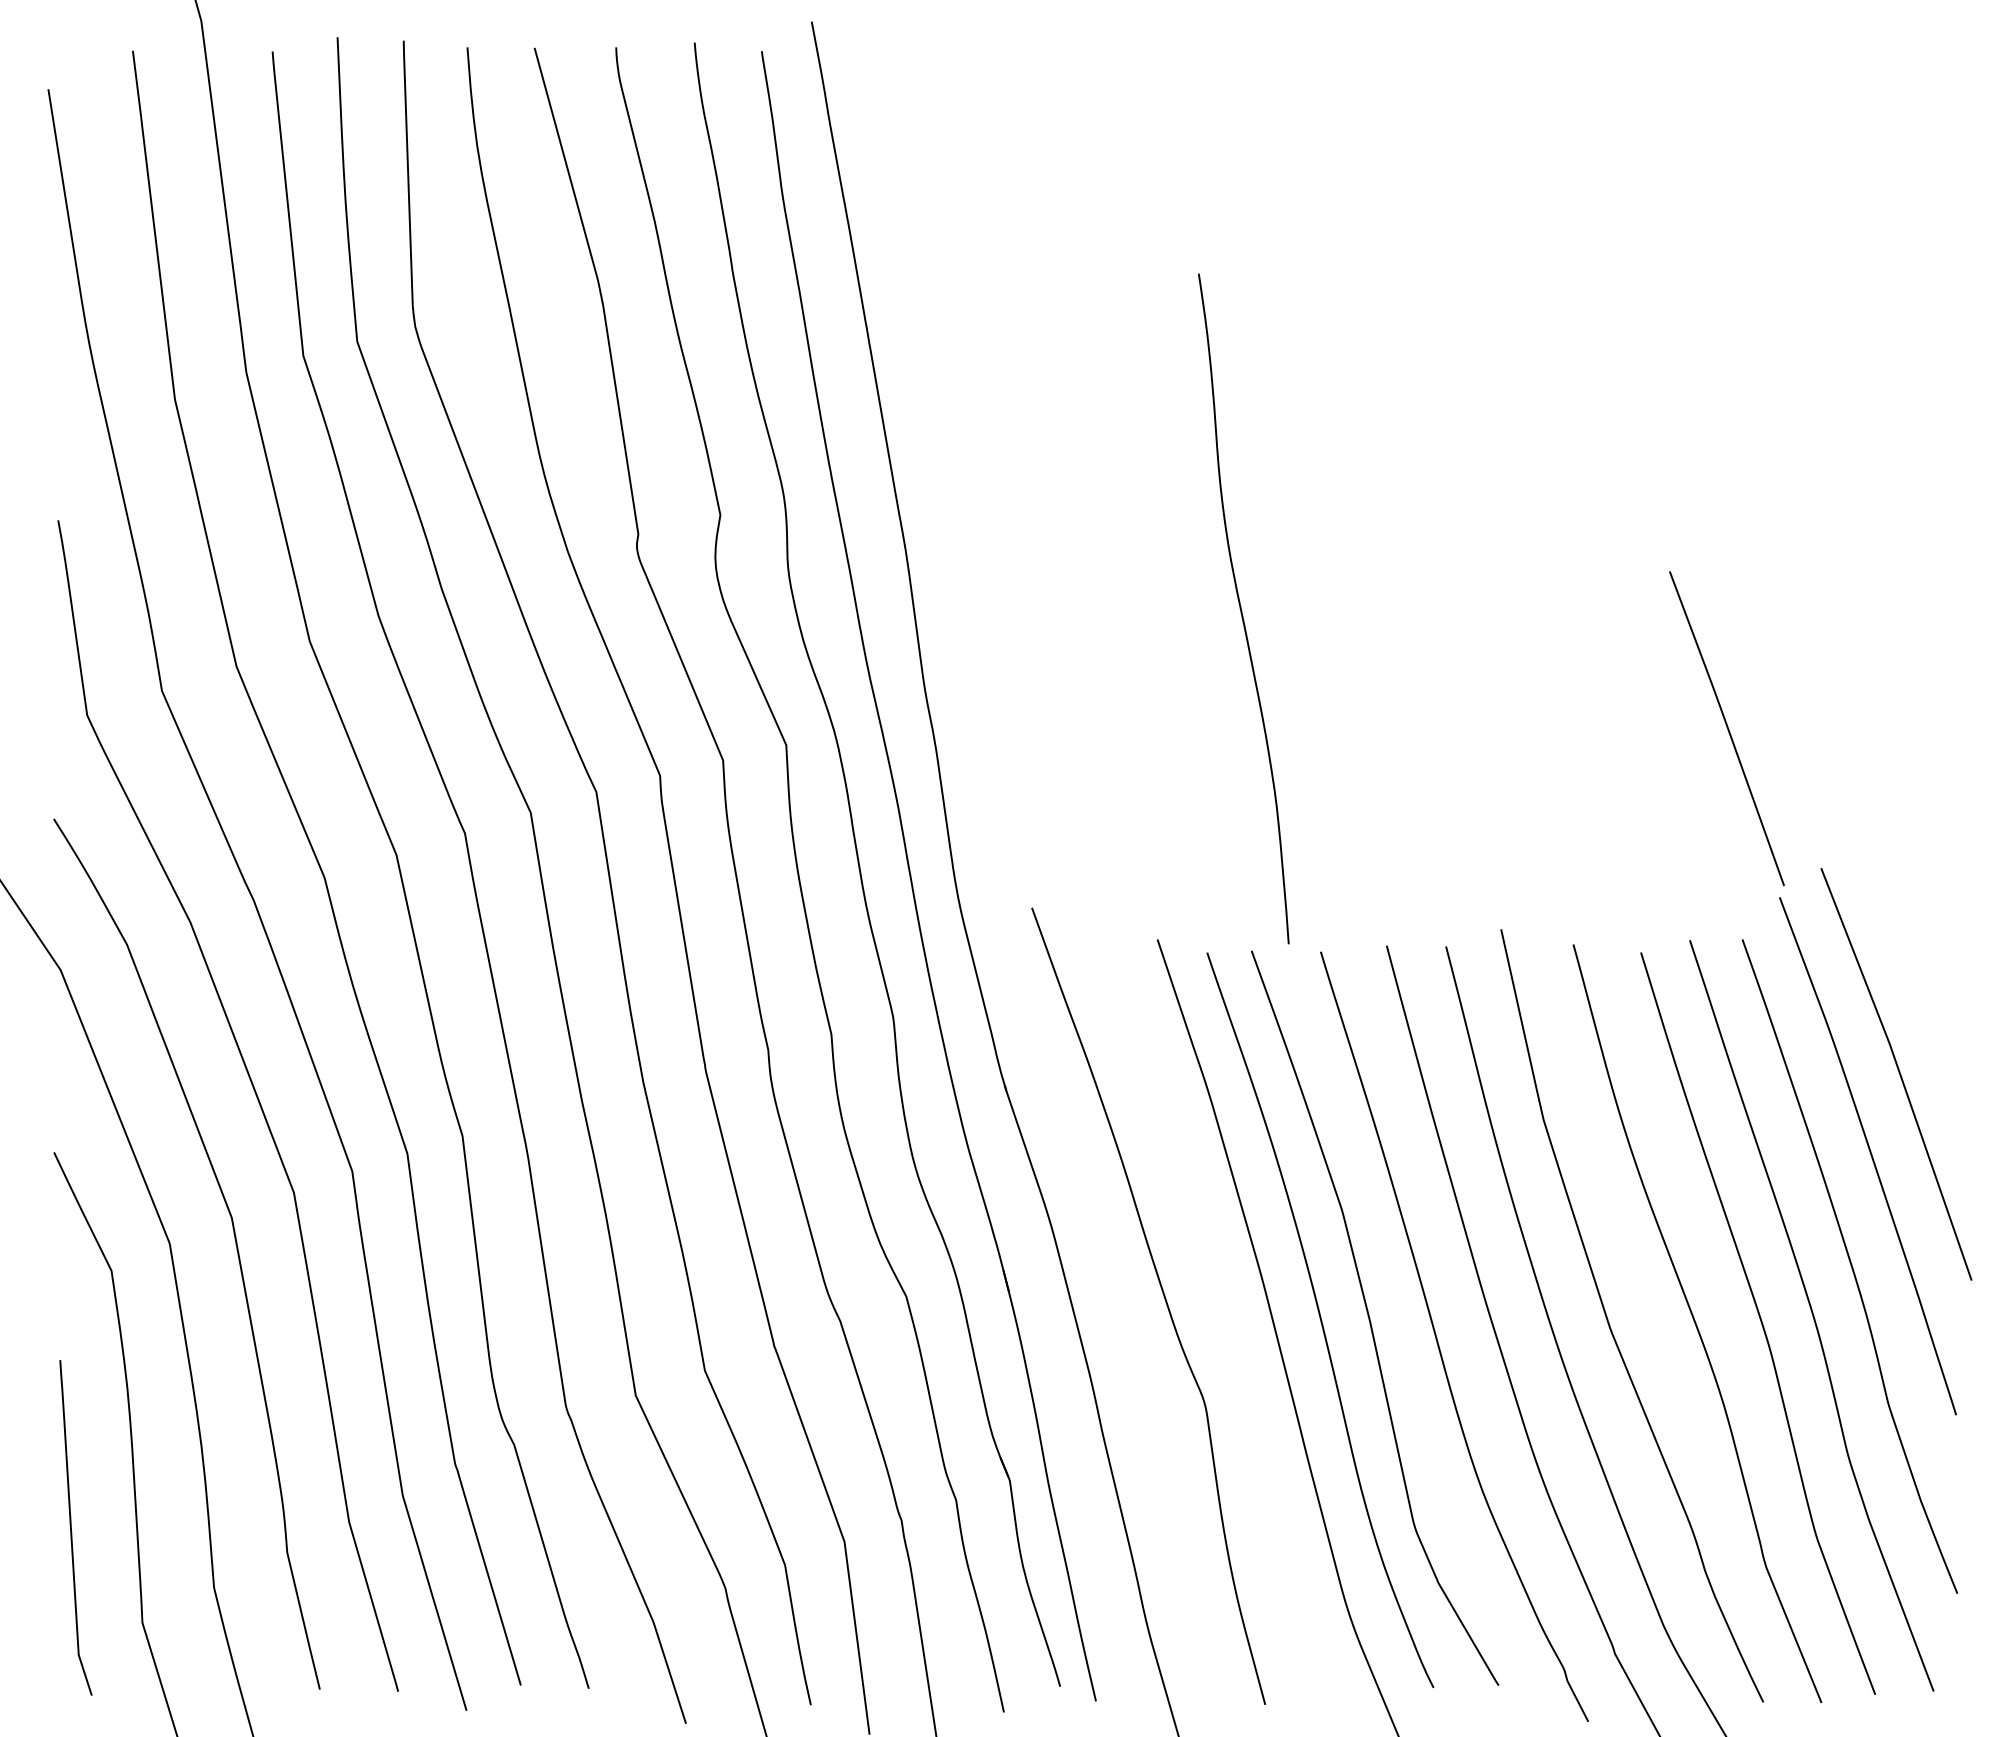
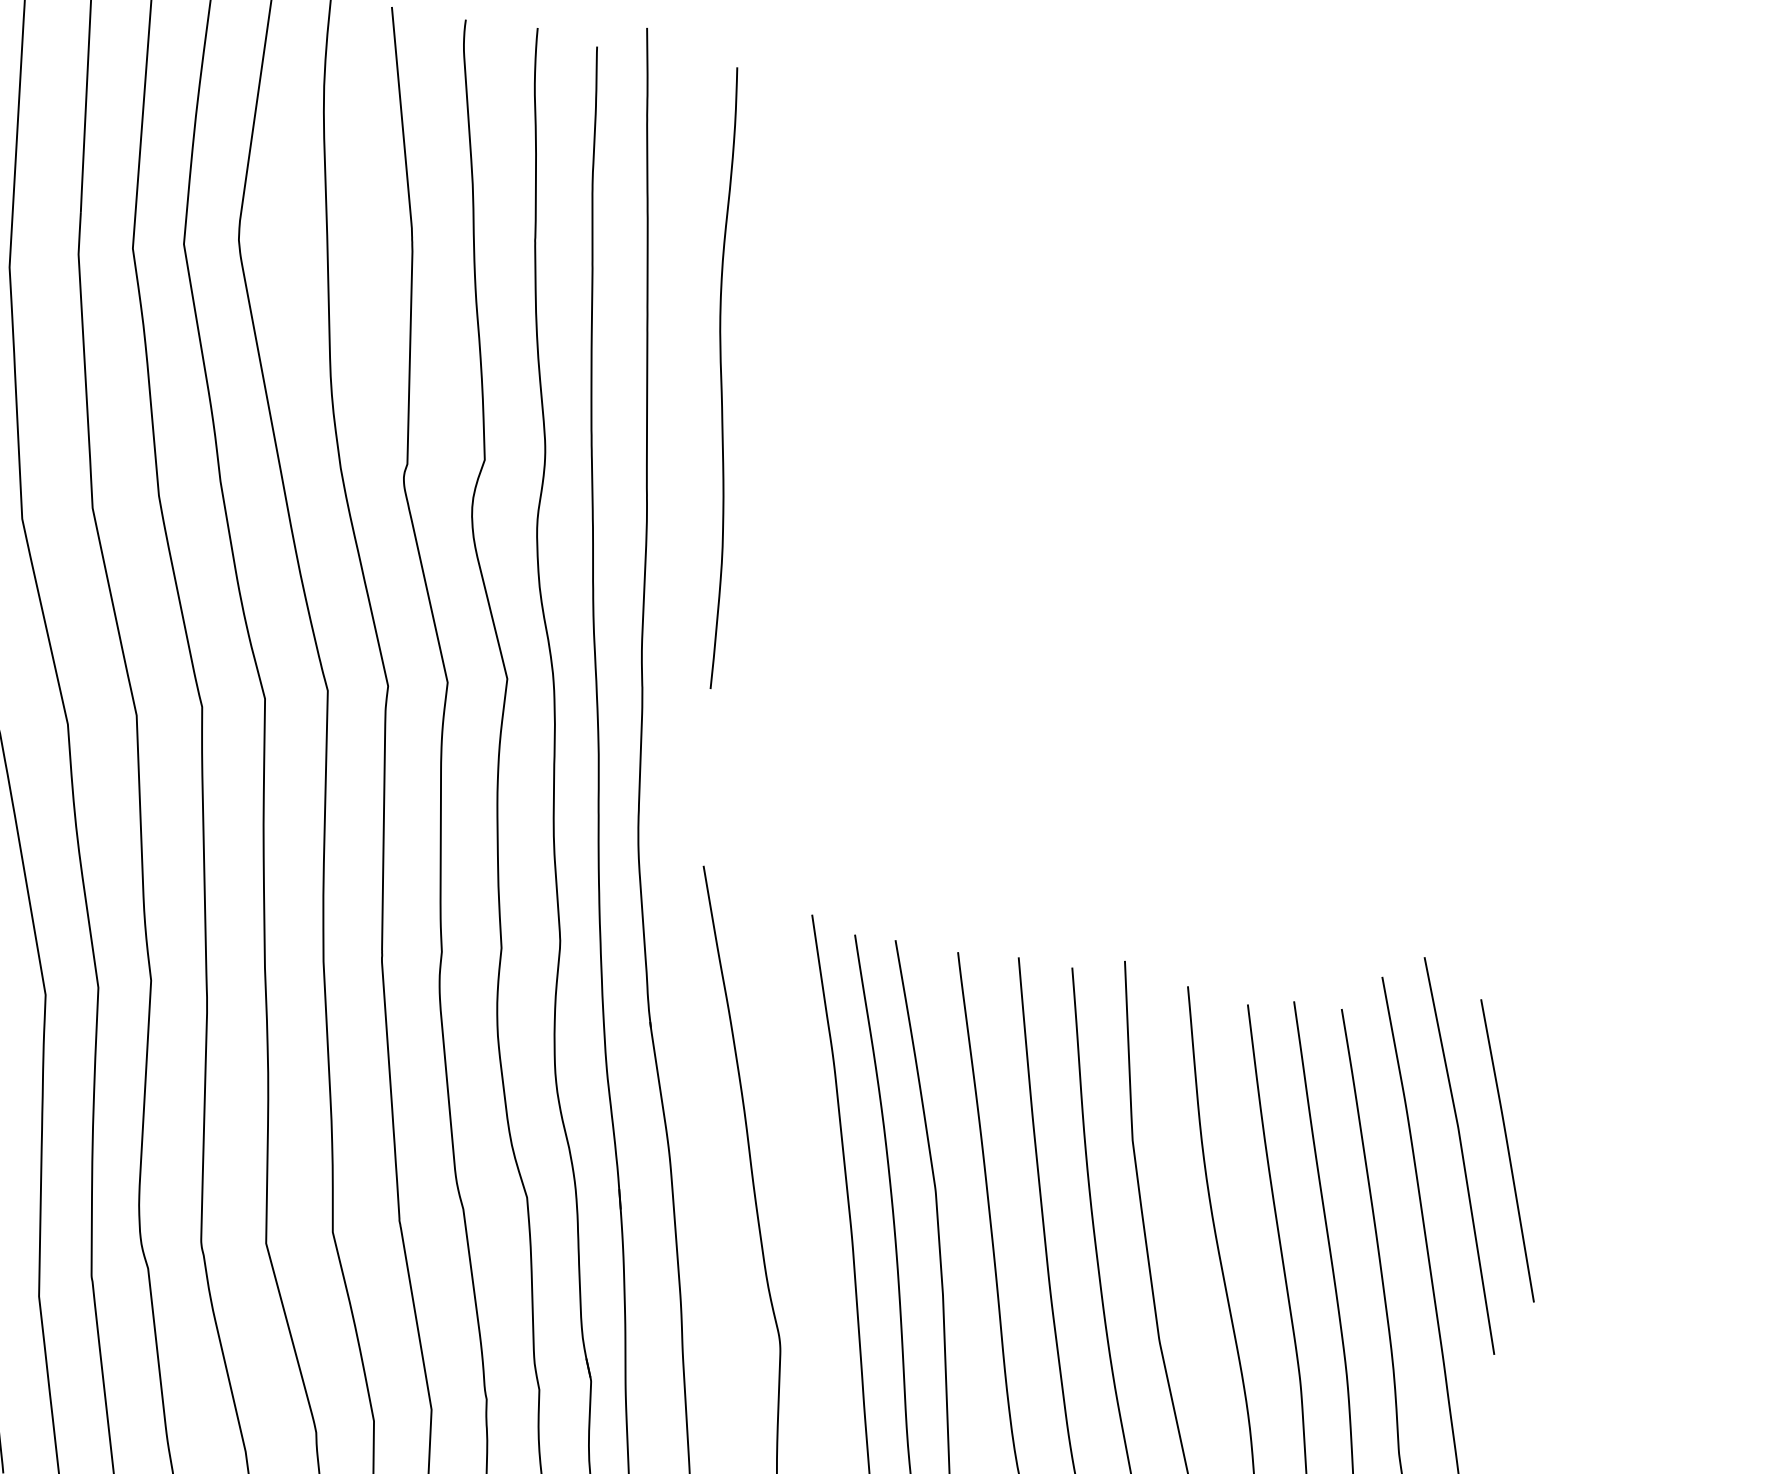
curve: (1241, 608) -> (721, 377), moved
curve: (1726, 727) -> (1507, 1149), moved

